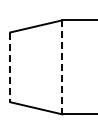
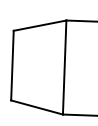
line: (10, 67) -> (12, 65), dashed -> solid
line: (62, 67) -> (64, 67), dashed -> solid

